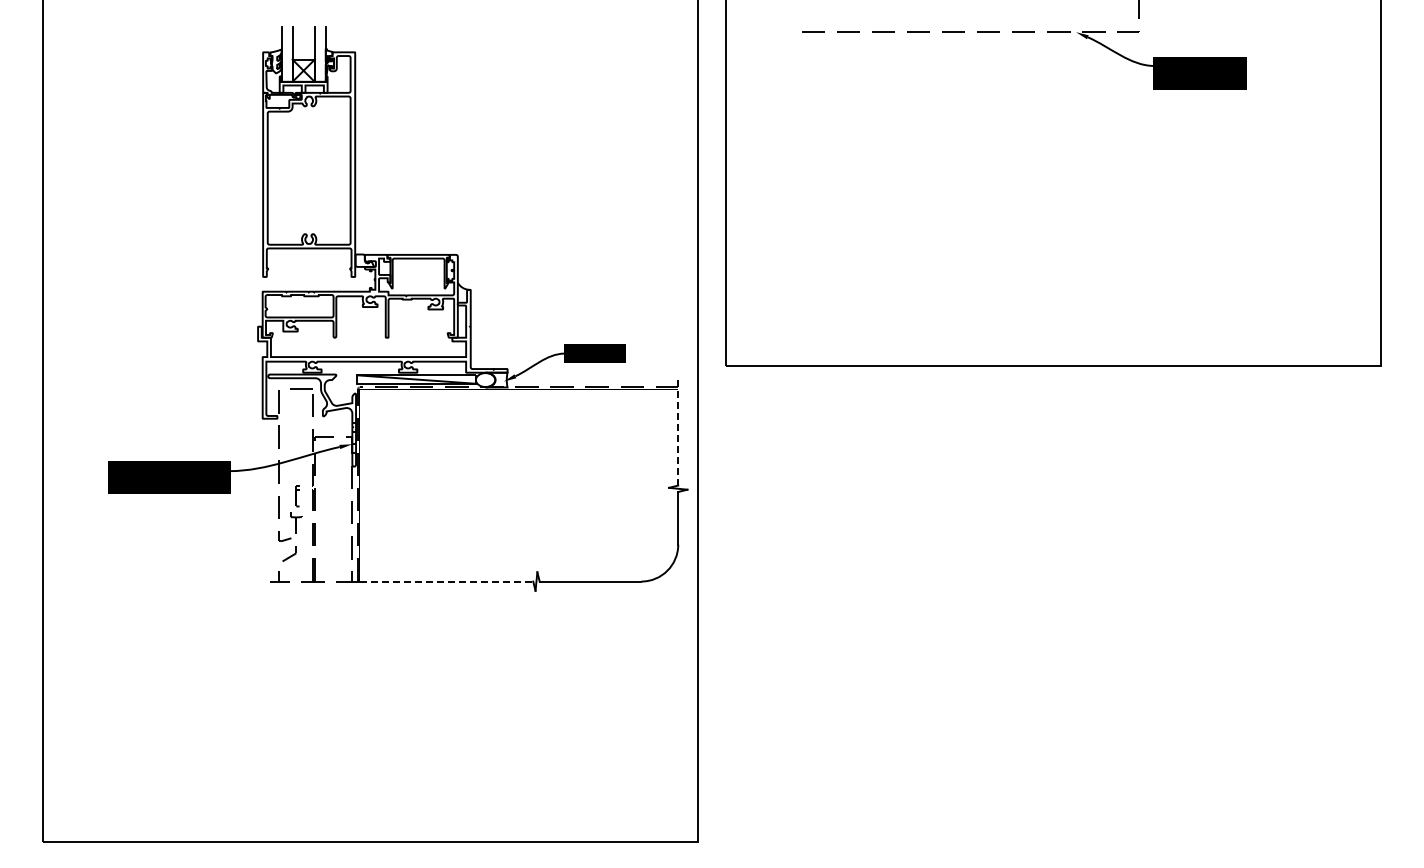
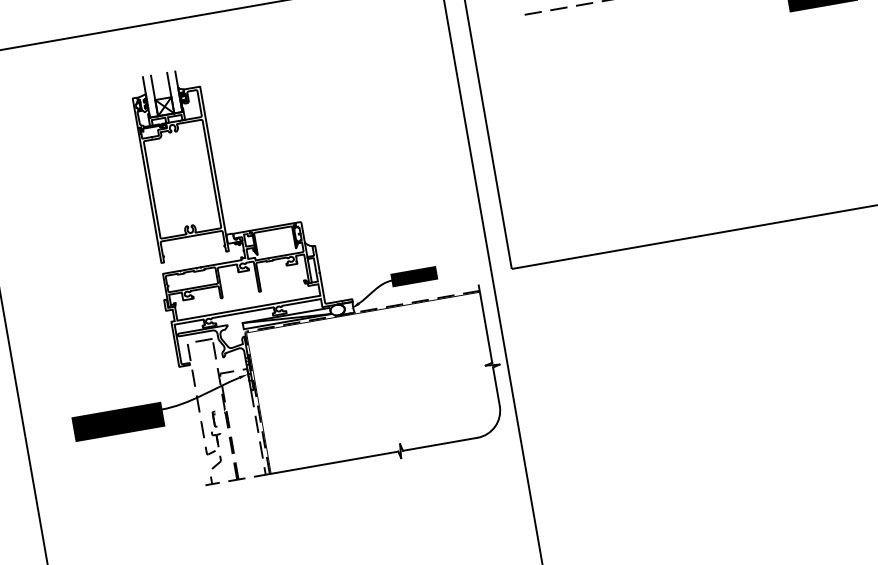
line: (678, 432) -> (485, 323), dashed -> solid
line: (446, 581) -> (334, 462), dashed -> solid

